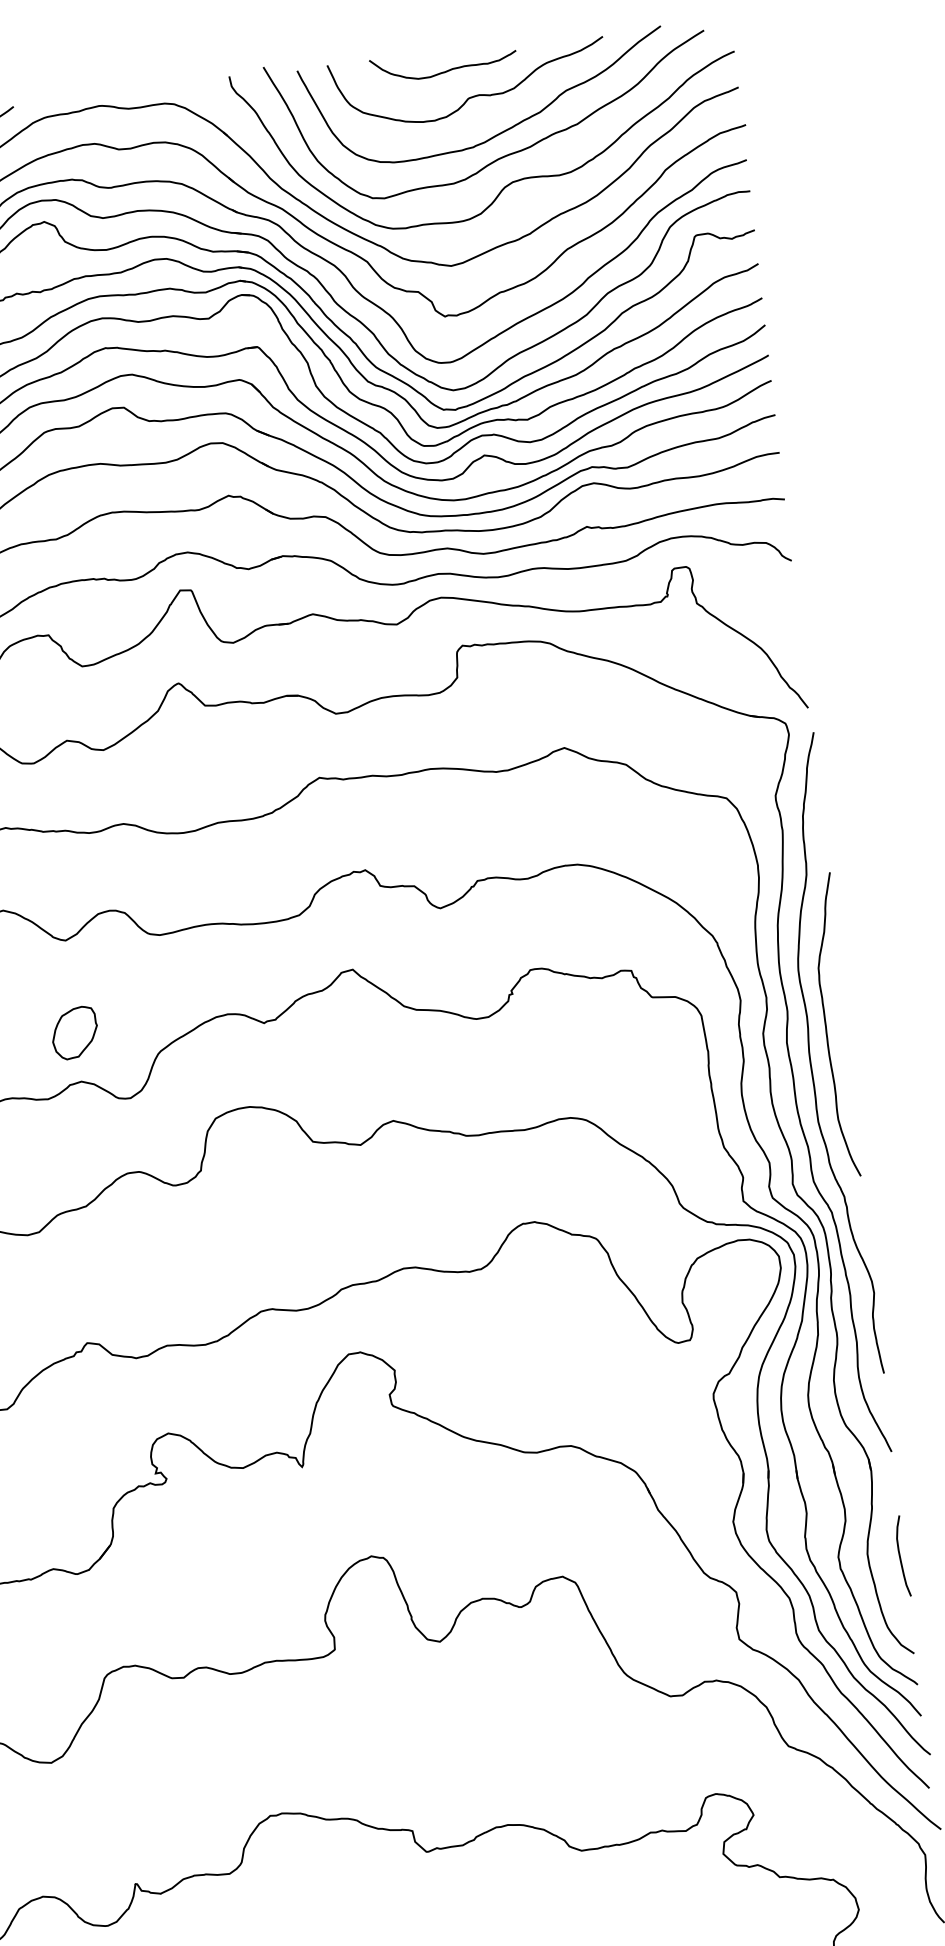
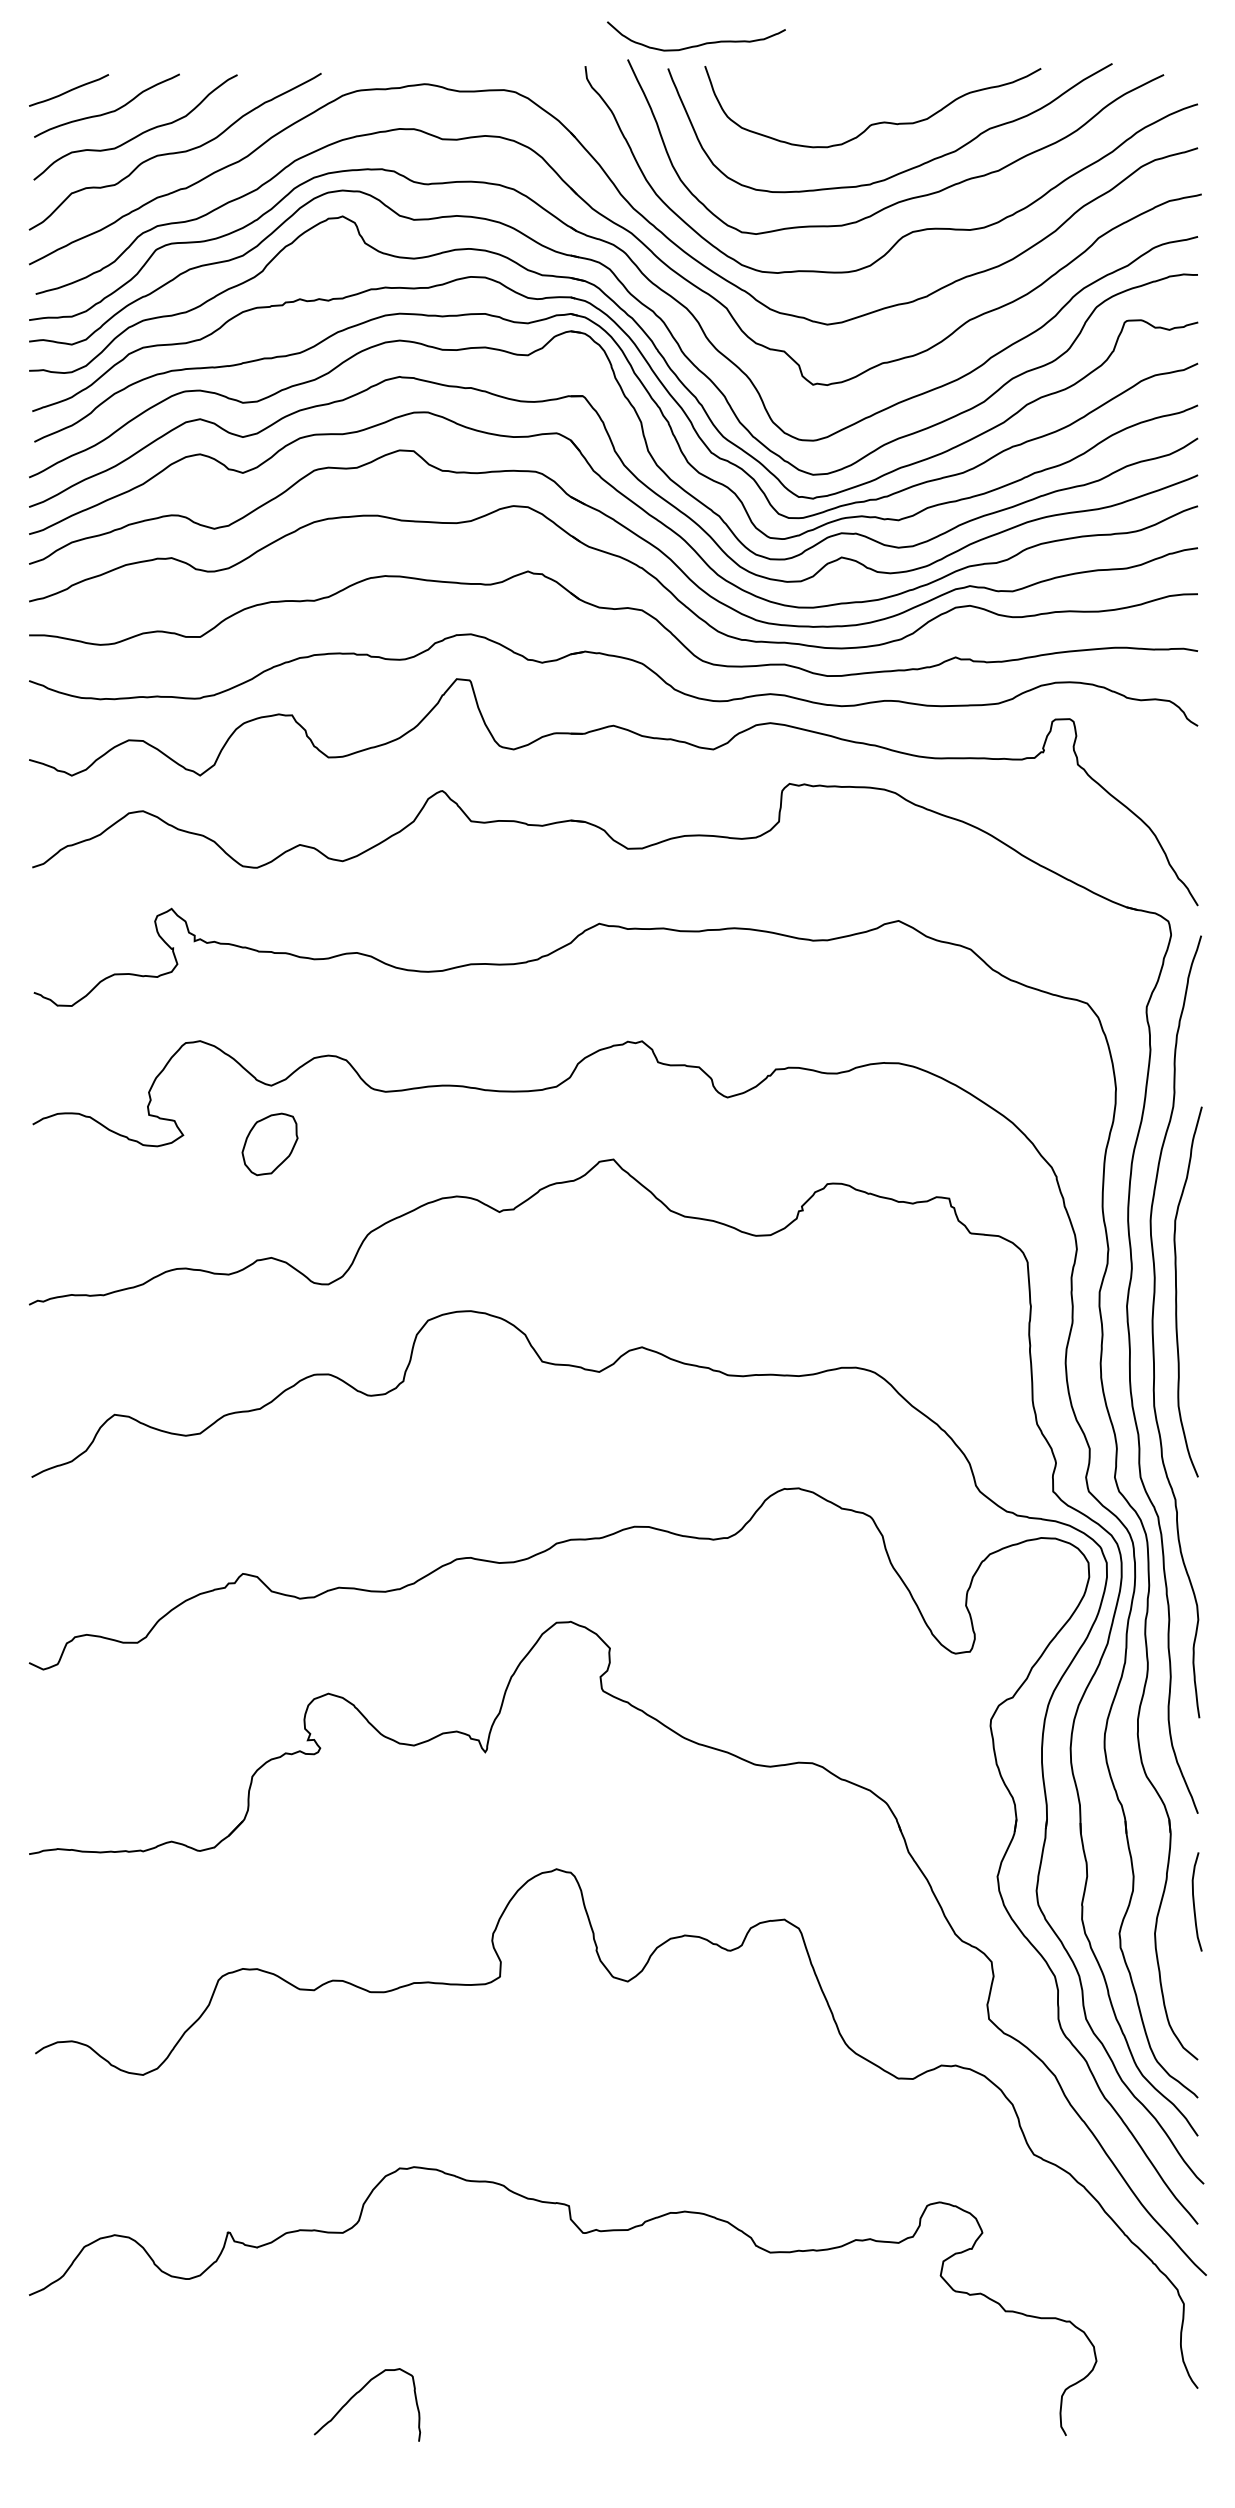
curve: (446, 70) -> (698, 44), moved
part: (74, 1033) -> (269, 1144), moved
curve: (900, 1556) -> (1194, 1901), moved

